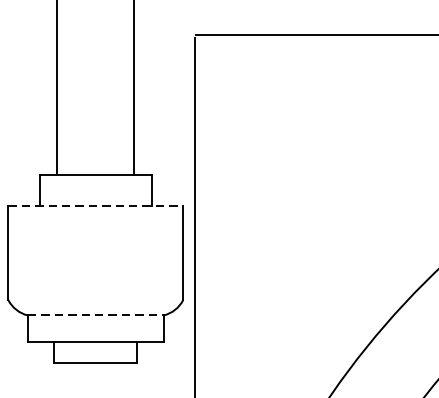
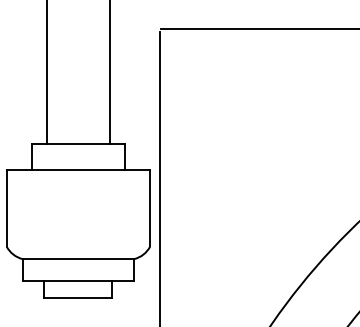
line: (95, 206) -> (78, 169), dashed -> solid
line: (95, 315) -> (78, 259), dashed -> solid

